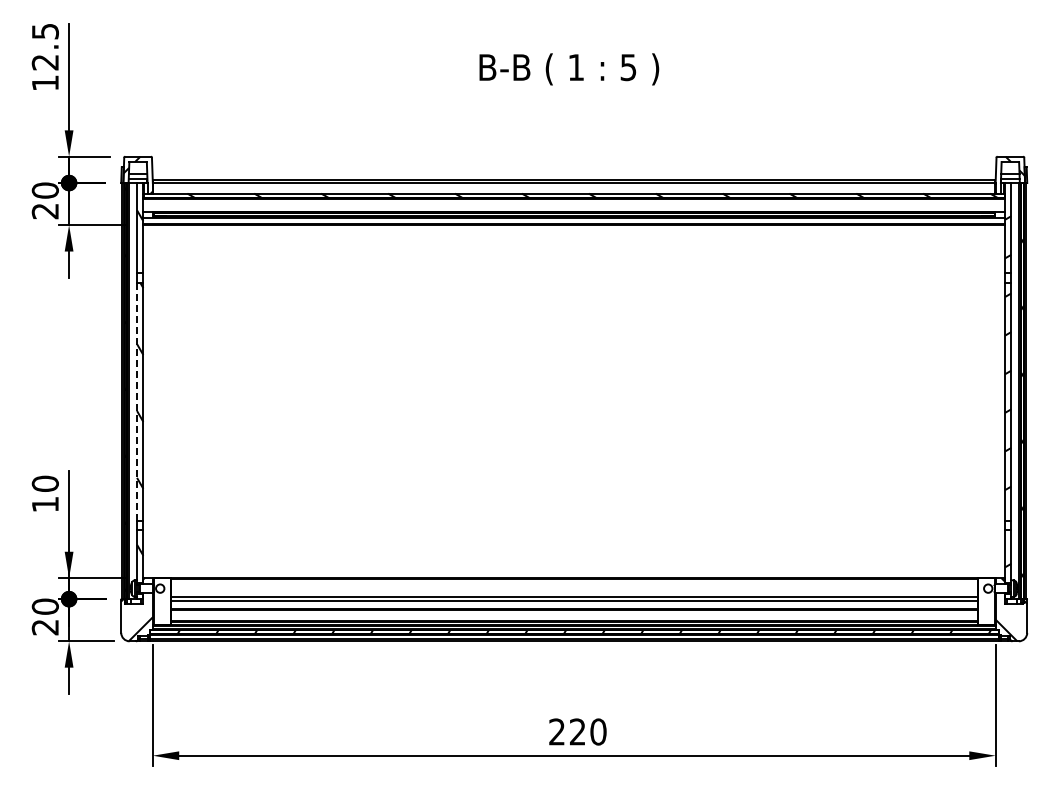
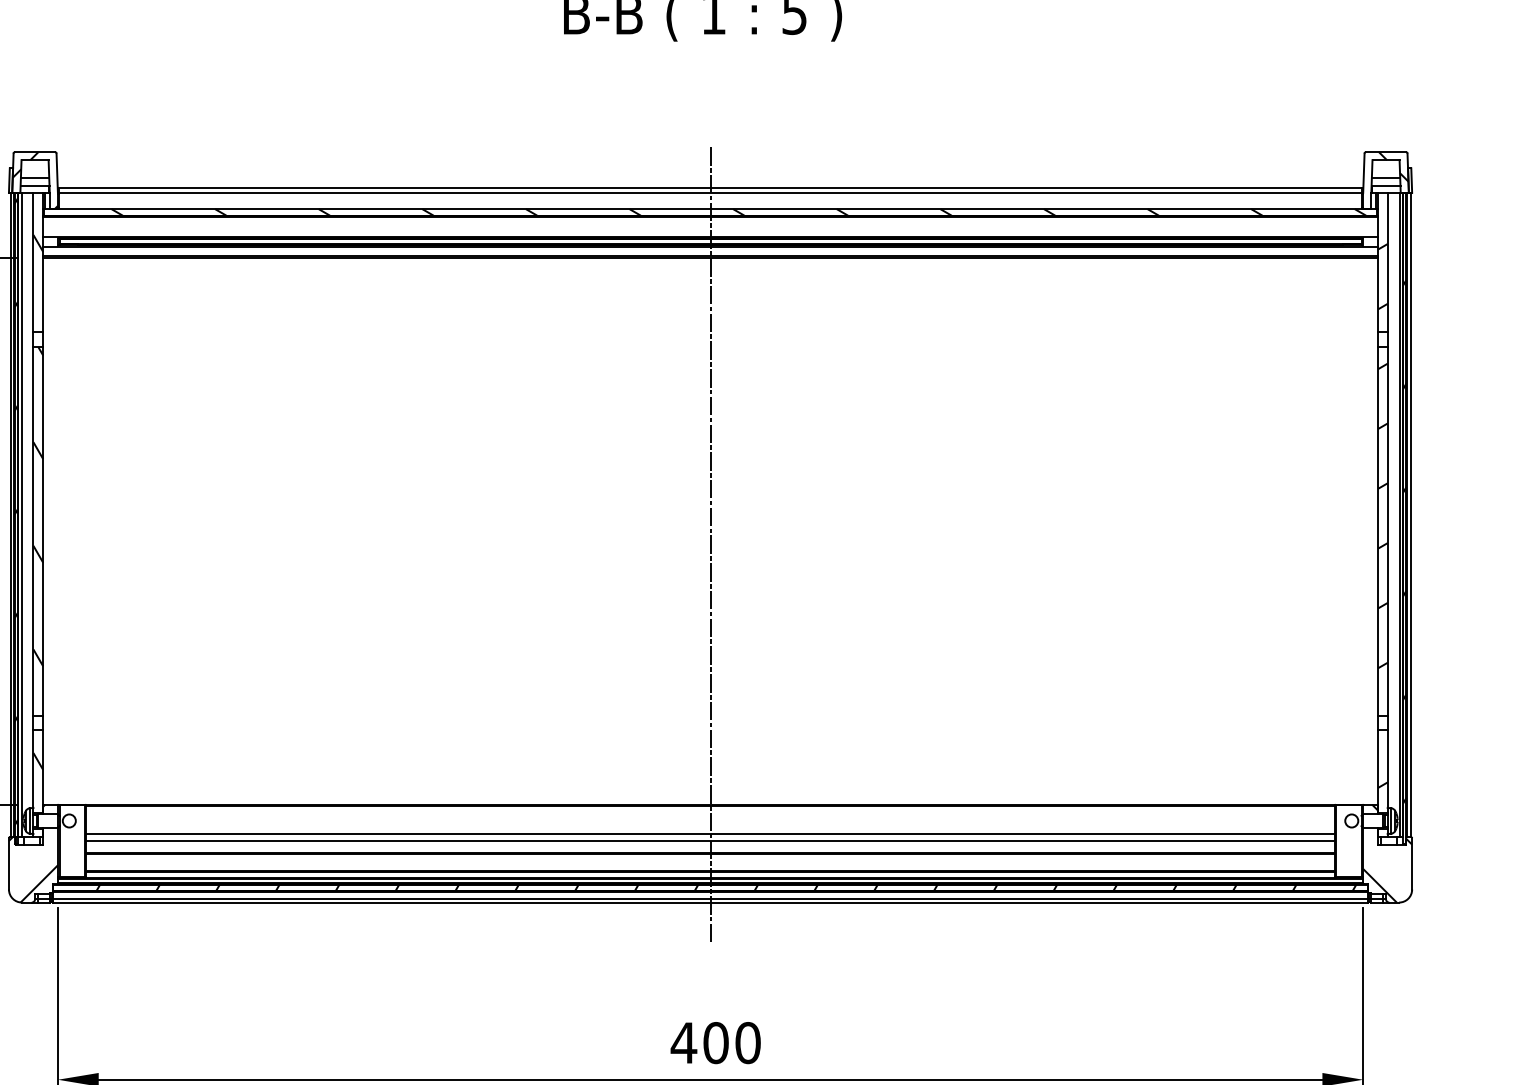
line: (137, 402) -> (34, 532), dashed -> solid
line: (574, 410) -> (710, 545), added
text: (566, 731) -> (698, 1042), 220 -> 400

